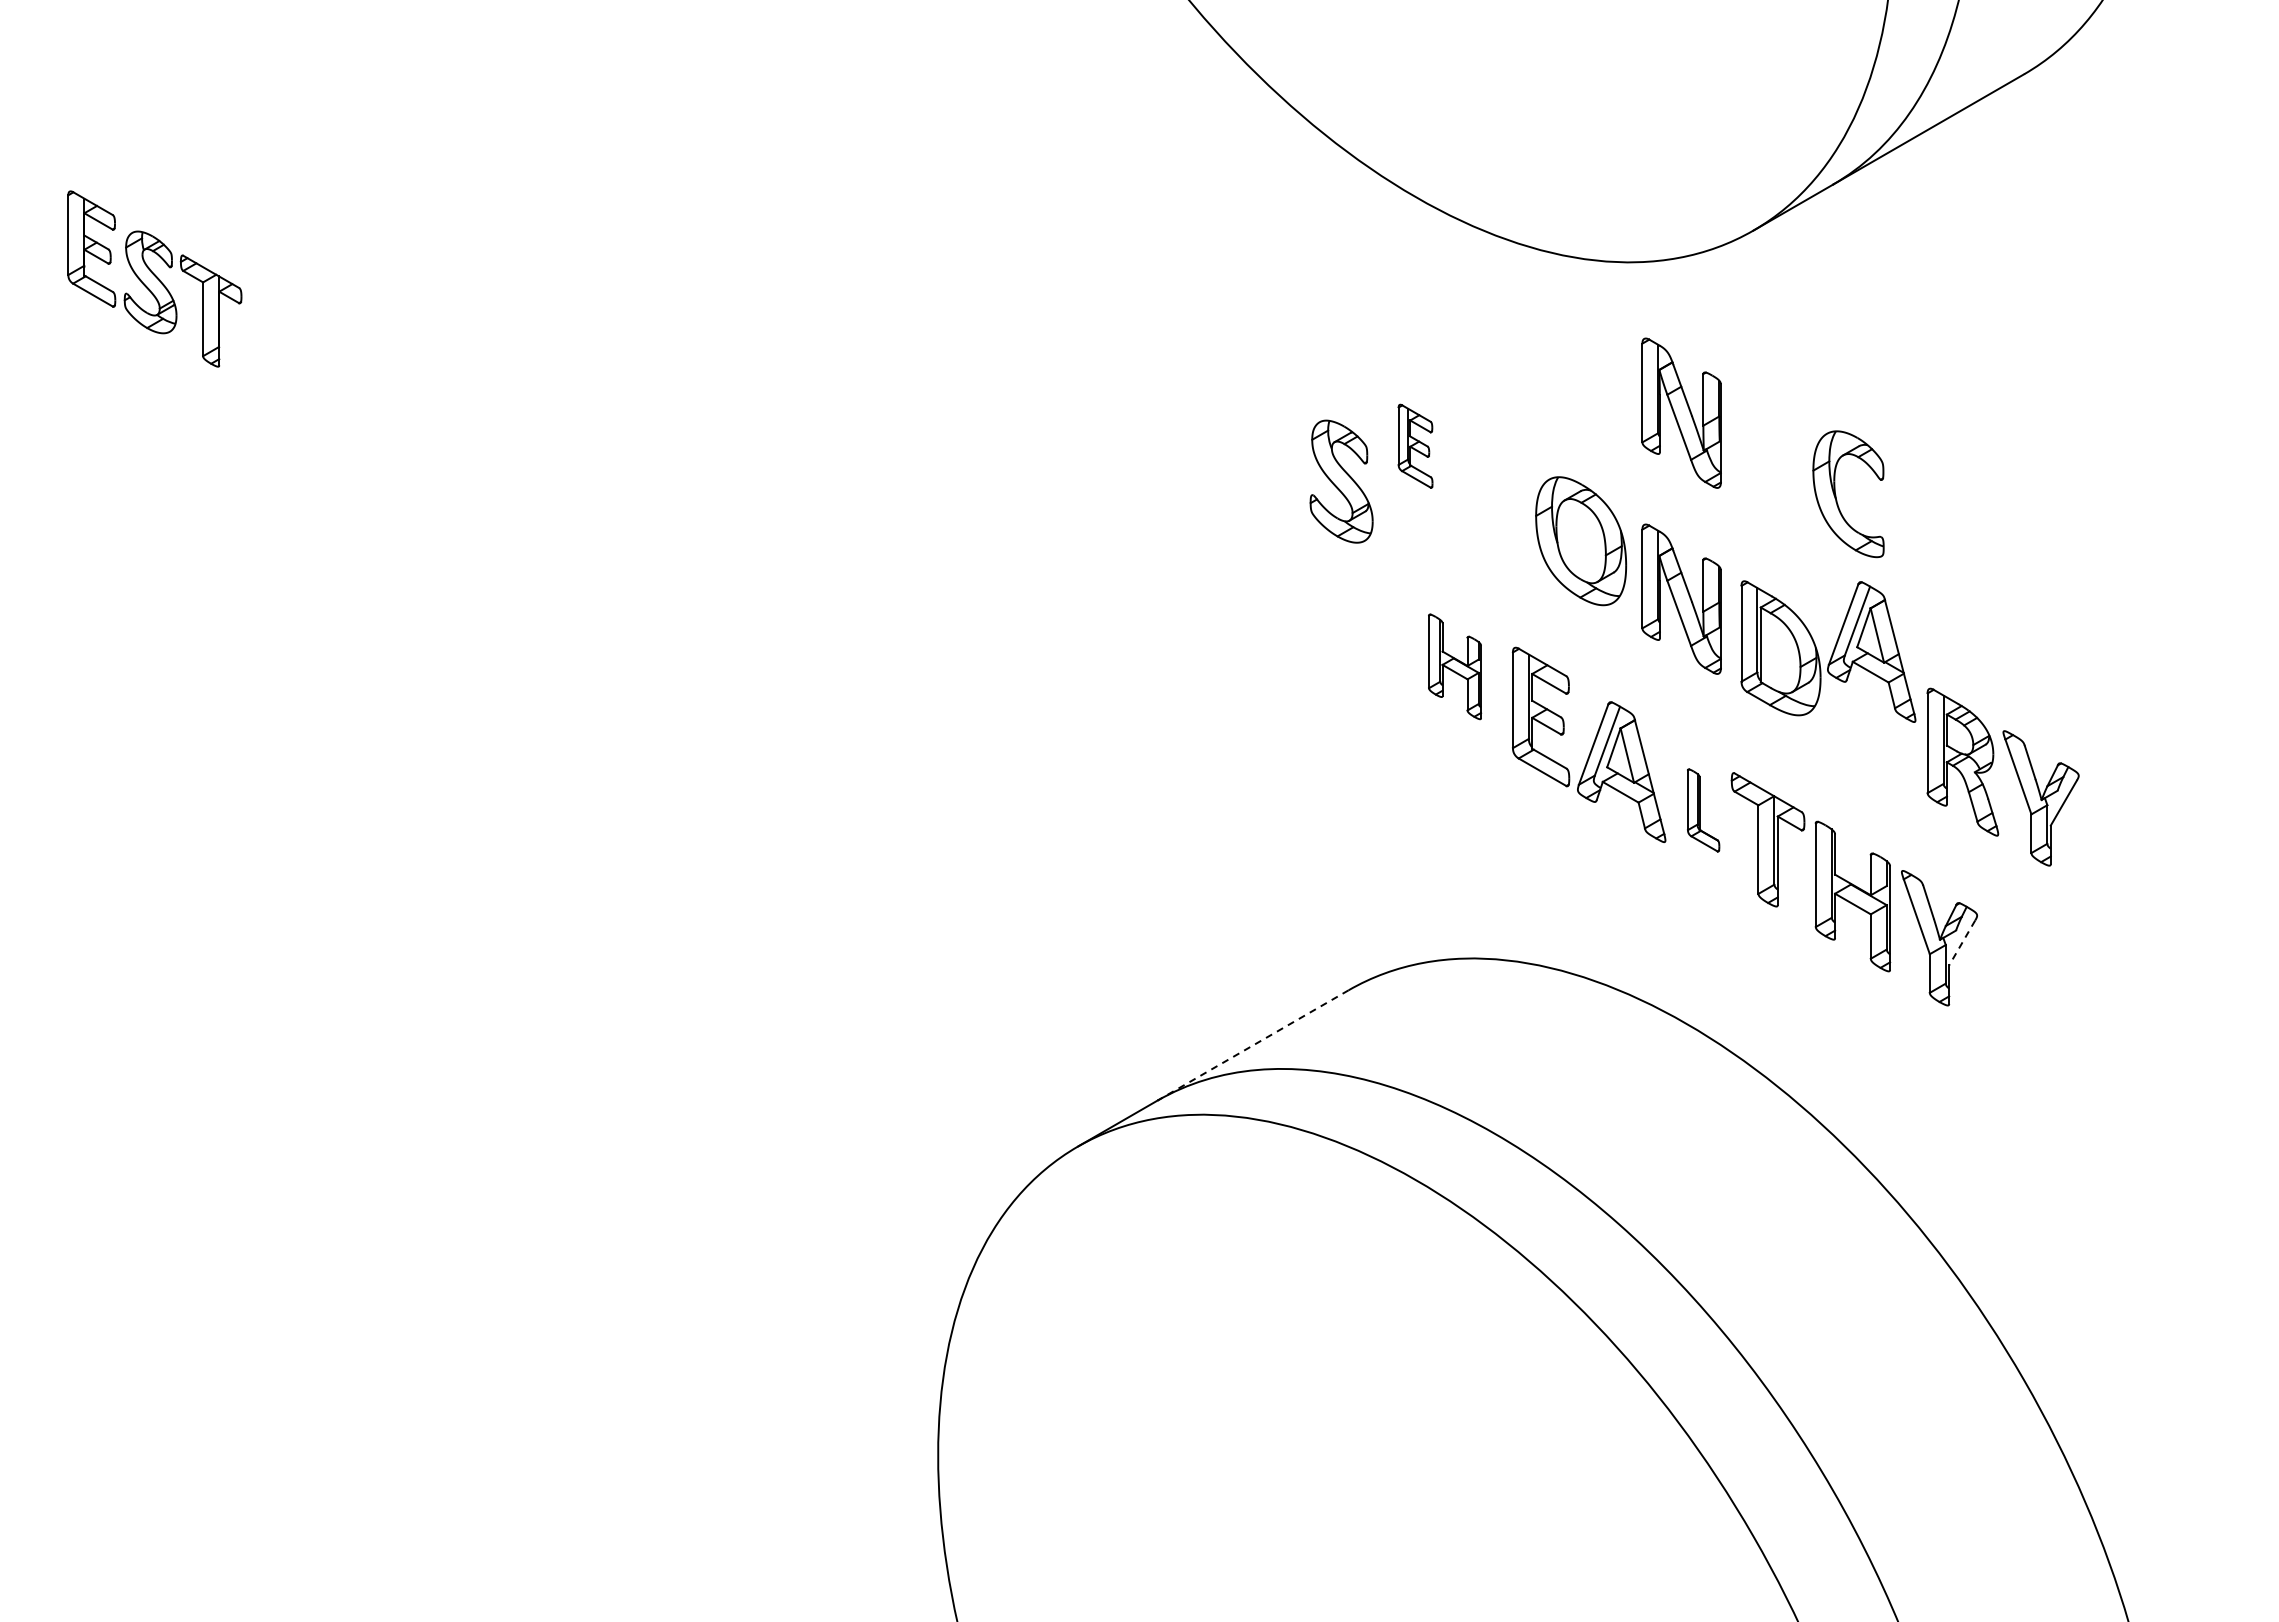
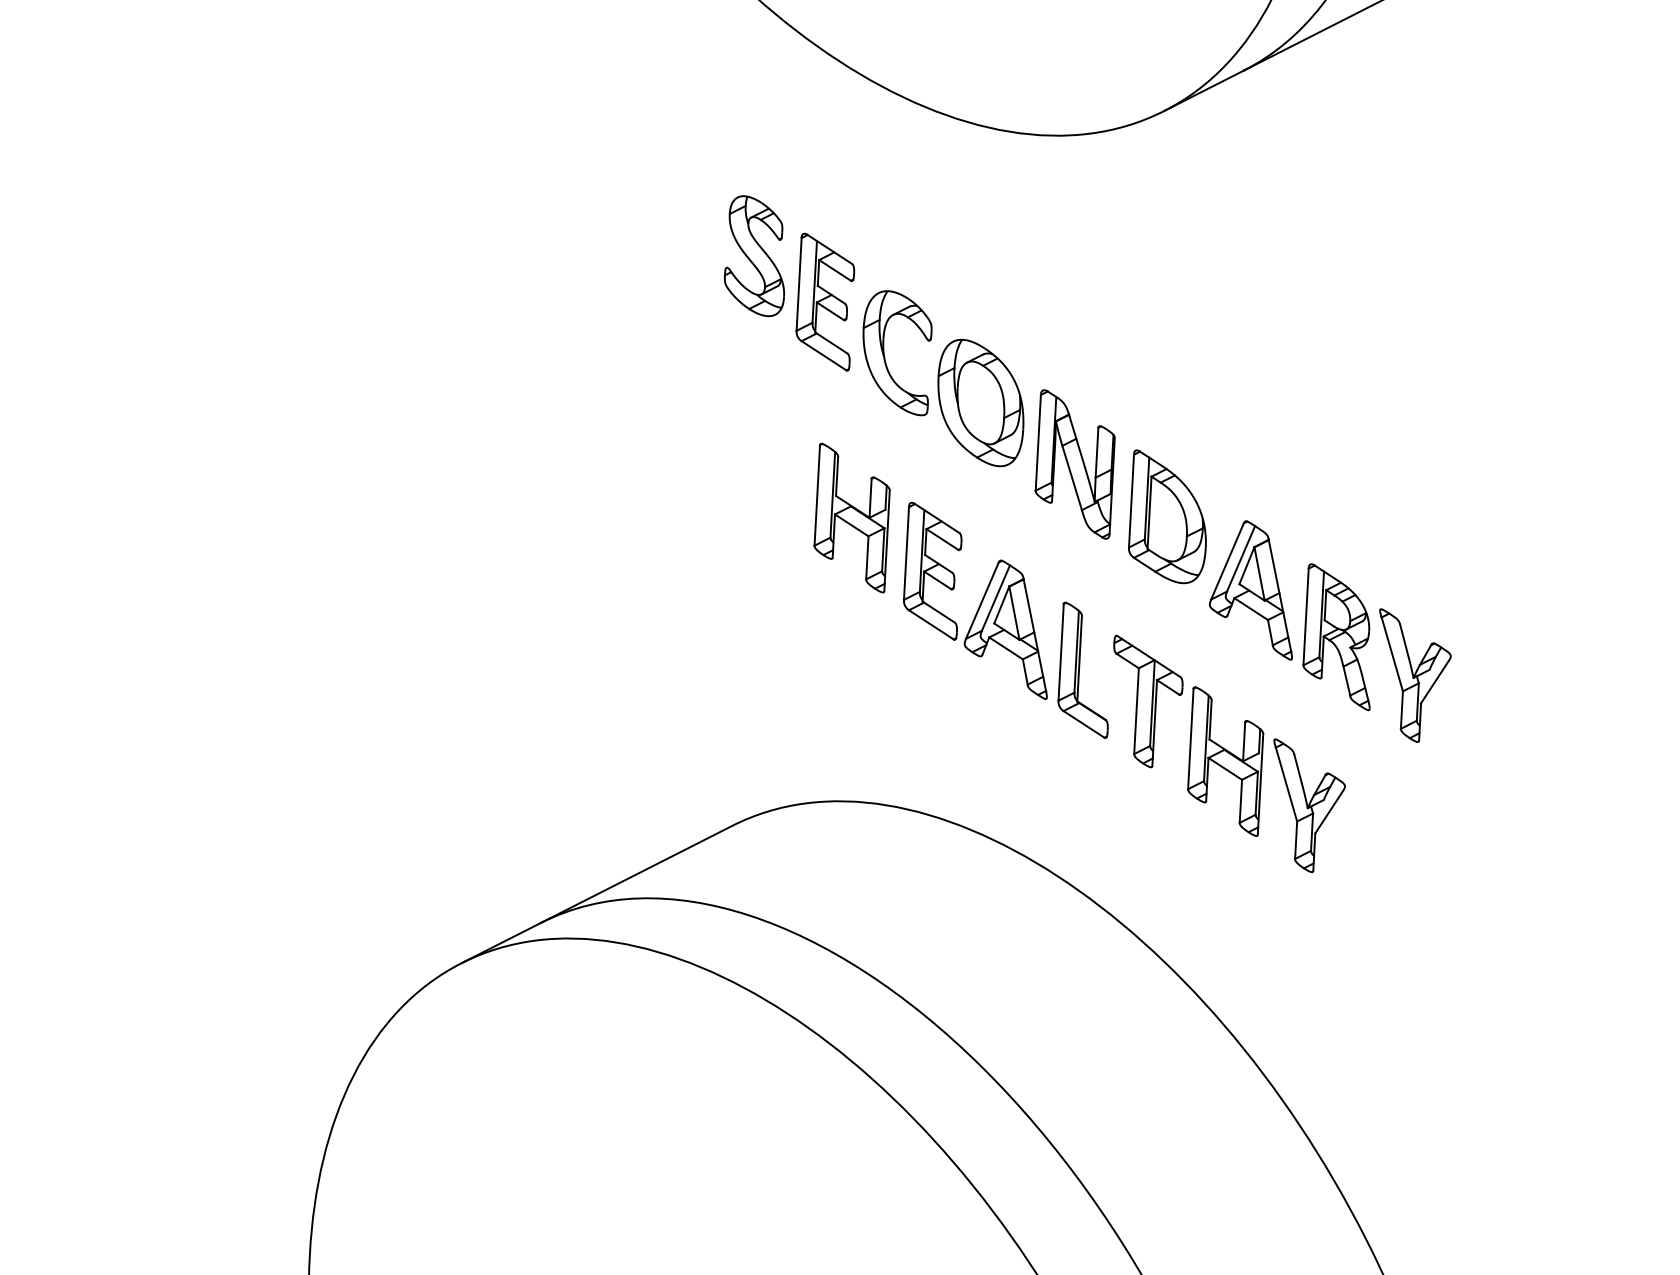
part: (1681, 412) -> (1084, 283), removed
part: (1415, 446) -> (825, 302), size x1.67
part: (1341, 481) -> (755, 256), moved
part: (1836, 494) -> (884, 352), moved
part: (1871, 651) -> (1253, 589), moved
part: (1454, 666) -> (851, 517), size x1.43
part: (1703, 810) -> (1085, 670), size x1.67
line: (1962, 942) -> (1329, 811), dashed -> solid
line: (1252, 1045) -> (635, 874), dashed -> solid

